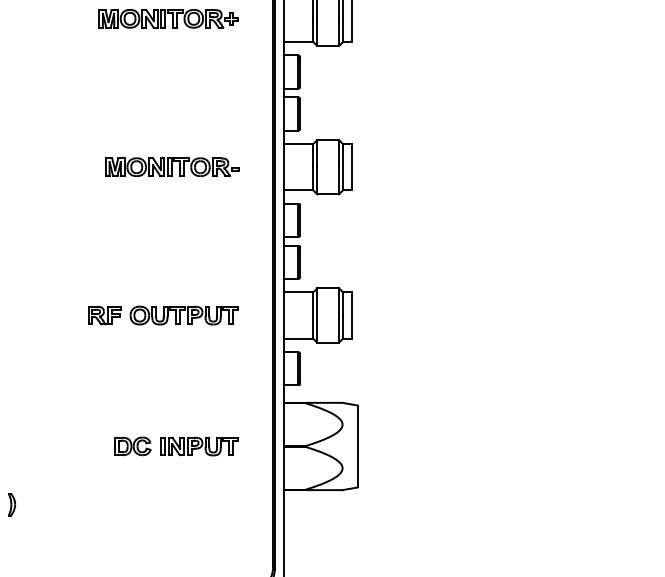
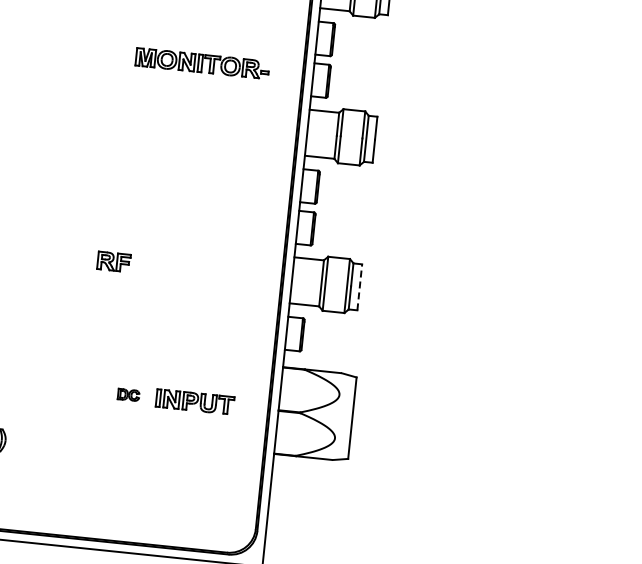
part: (172, 166) -> (202, 62), moved
part: (183, 315) -> (192, 269), removed
line: (351, 315) -> (359, 287), solid -> dashed
part: (132, 446) -> (128, 395), size x0.6

